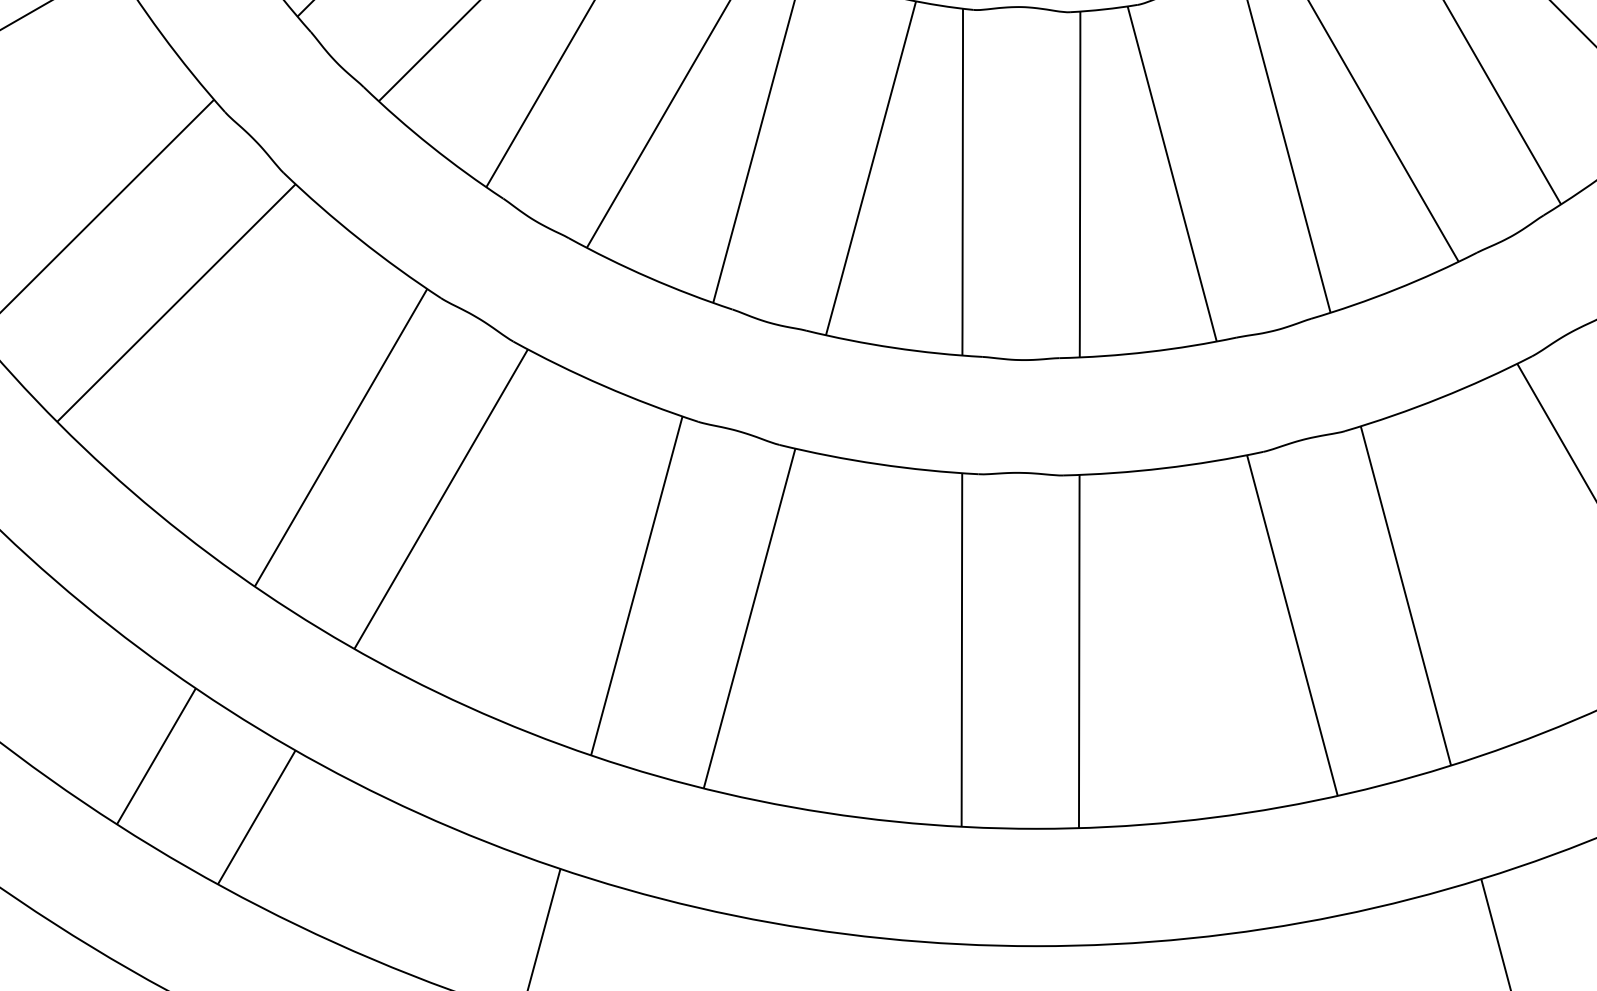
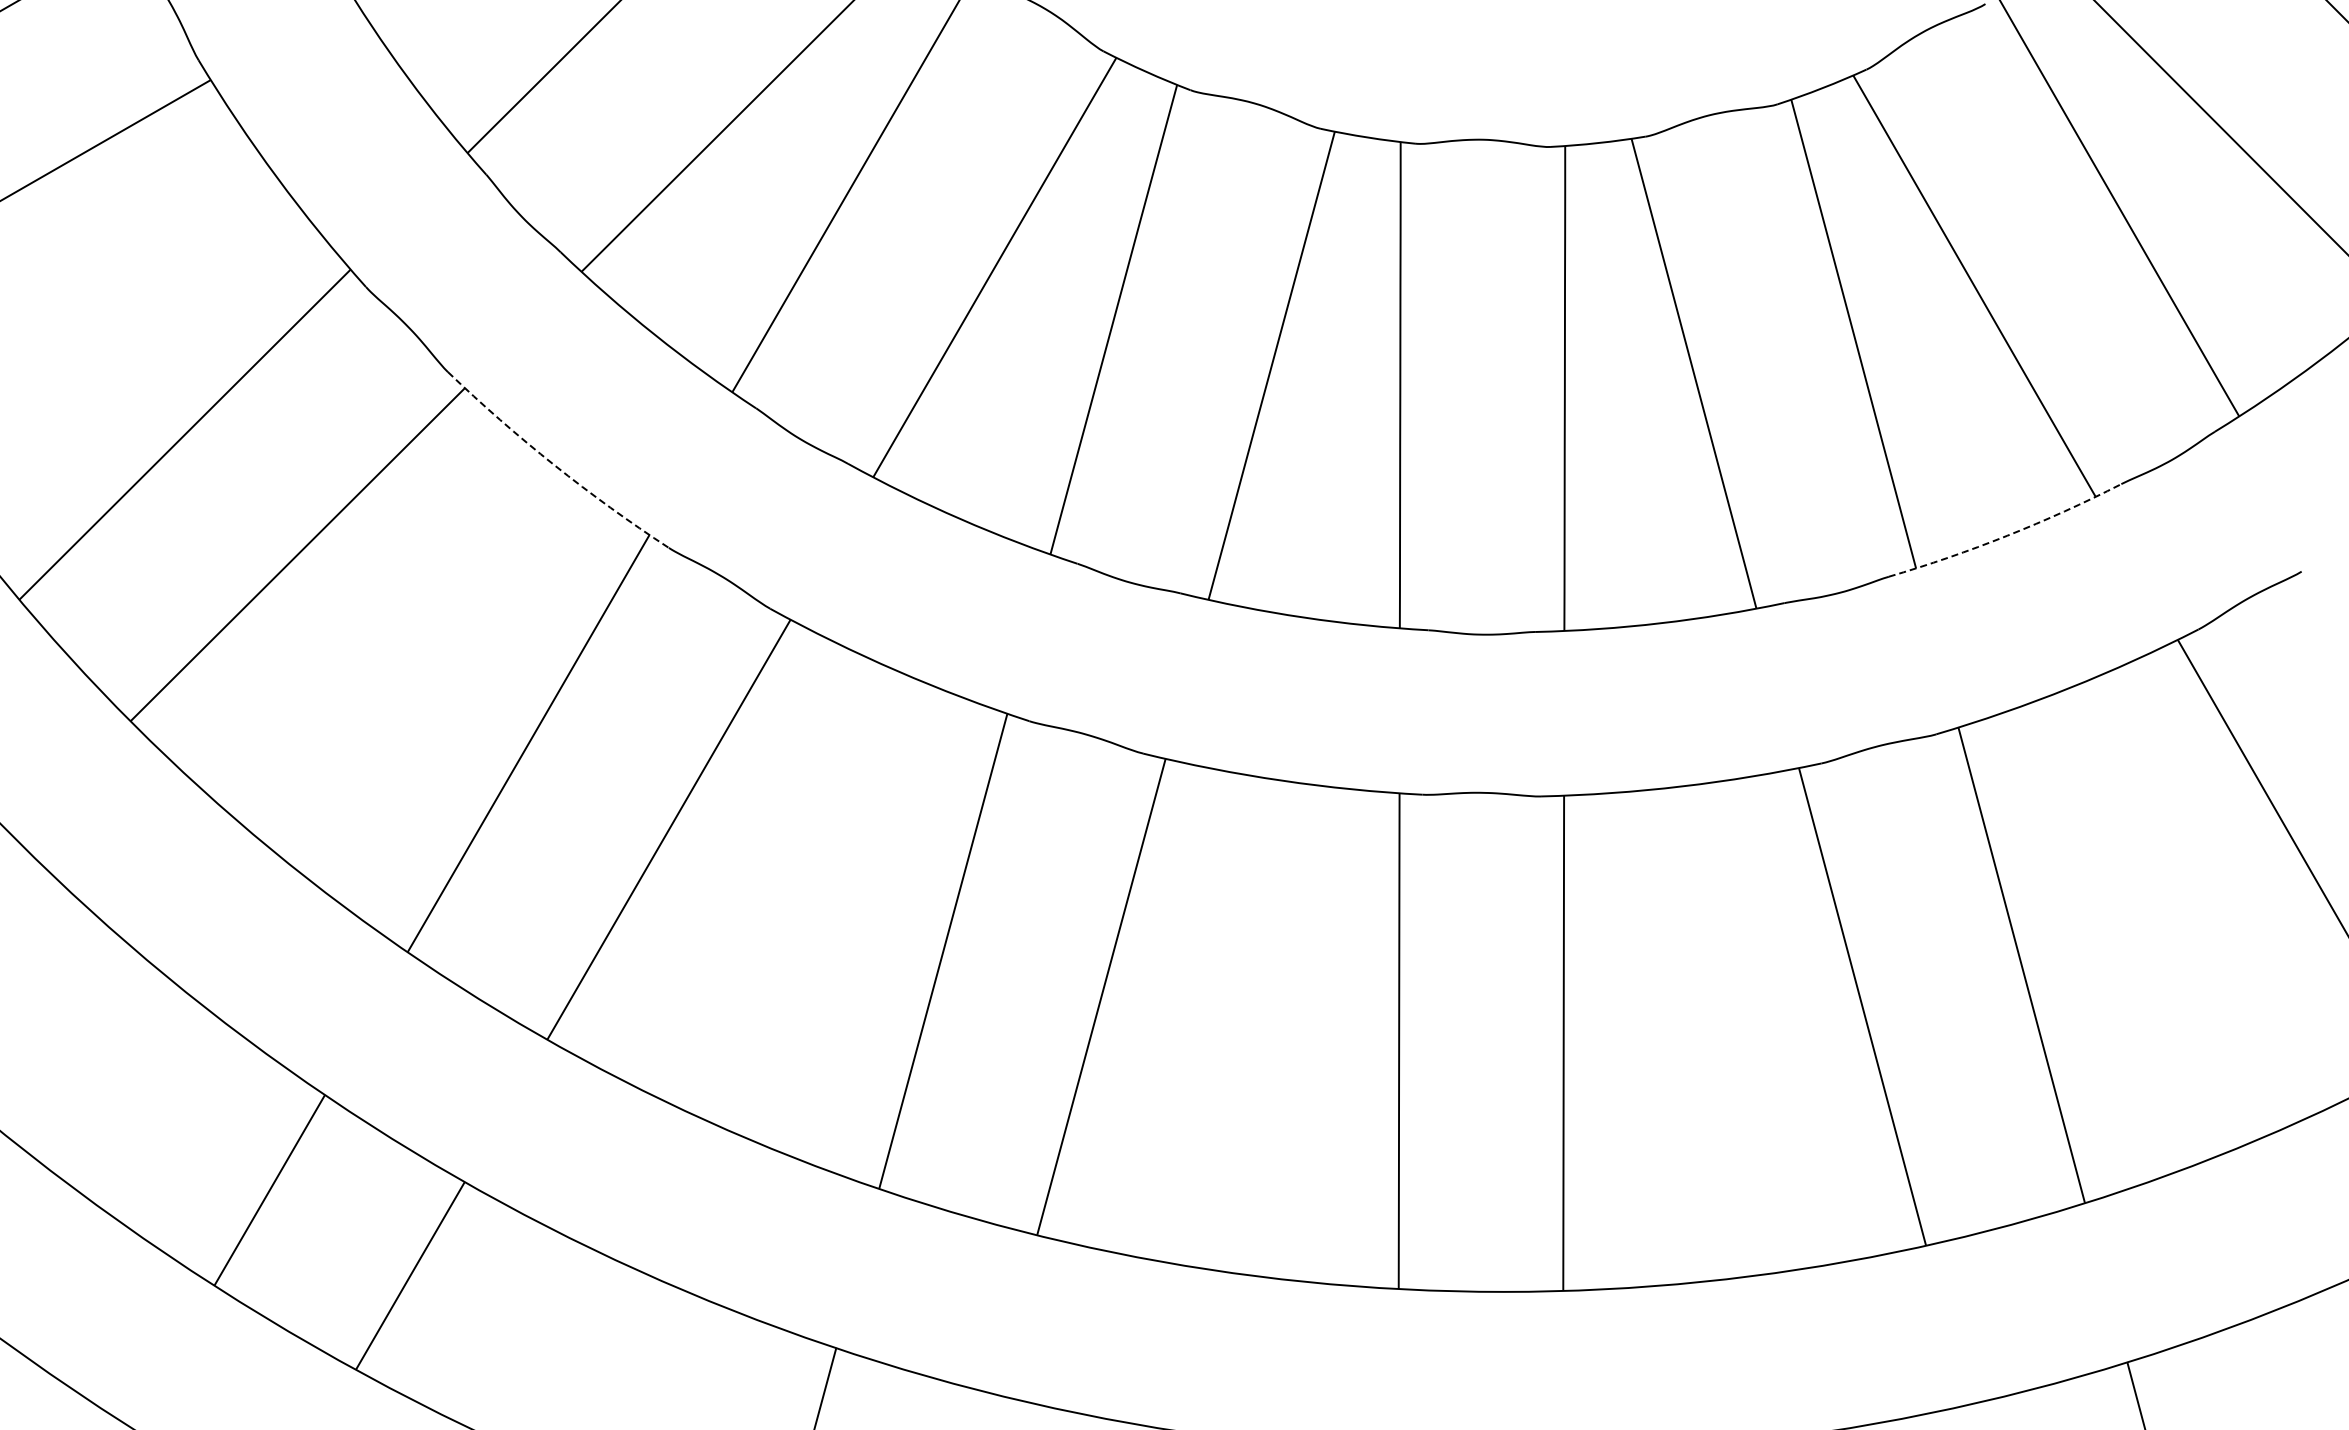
arc: (359, 239) -> (554, 465), solid -> dashed
arc: (1395, 289) -> (2007, 535), solid -> dashed

